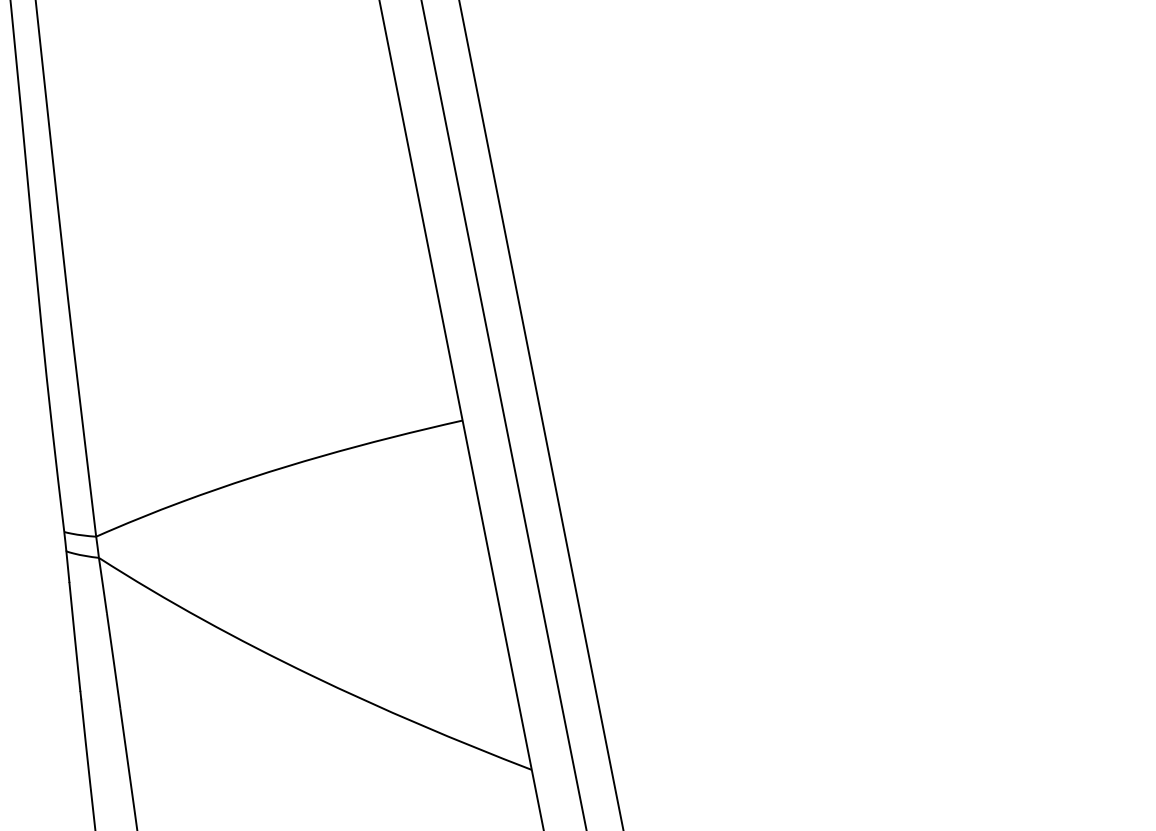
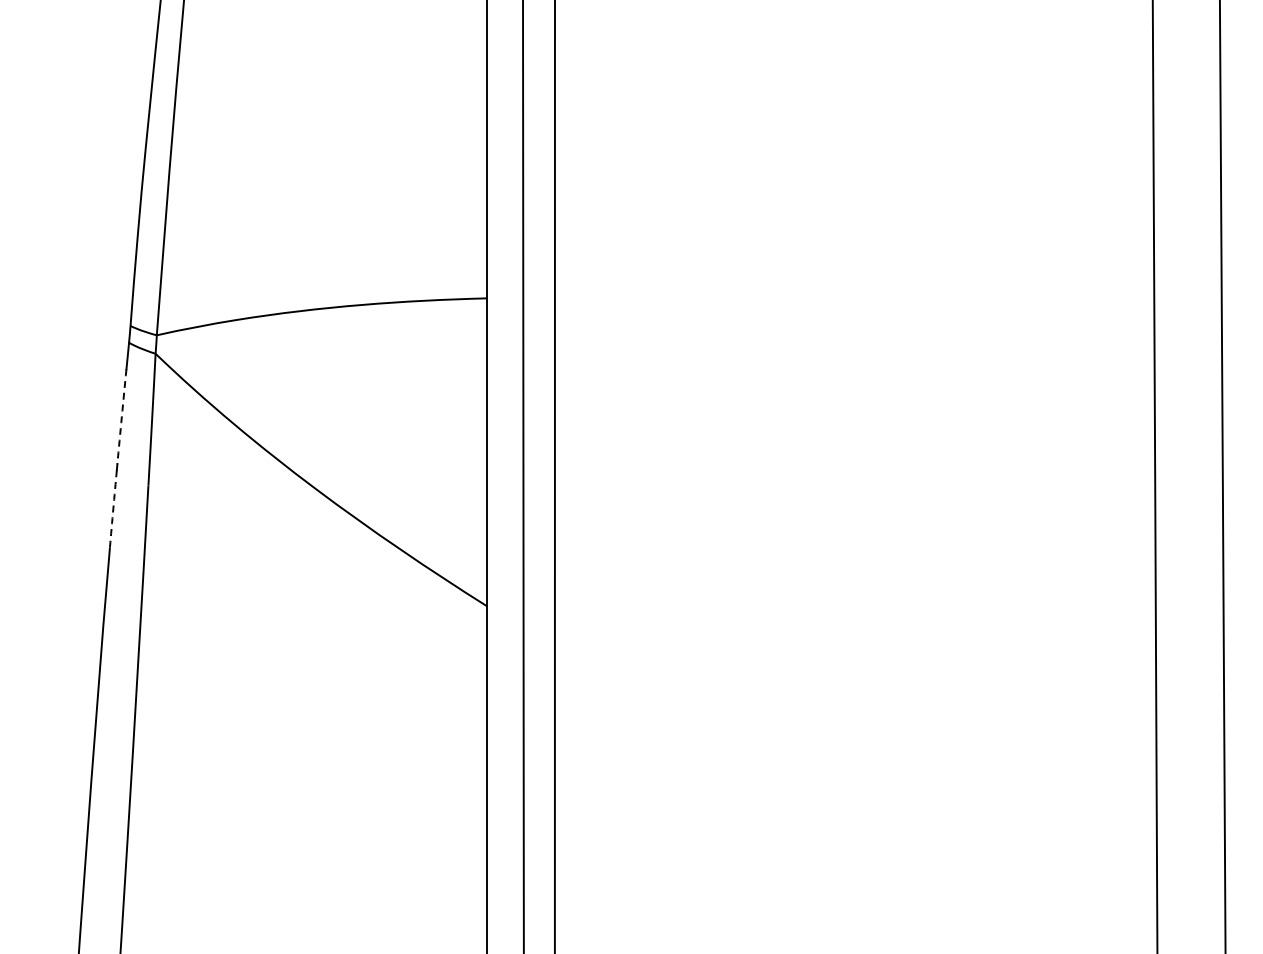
arc: (74, 636) -> (121, 416), solid -> dashed
arc: (85, 742) -> (113, 508), solid -> dashed

